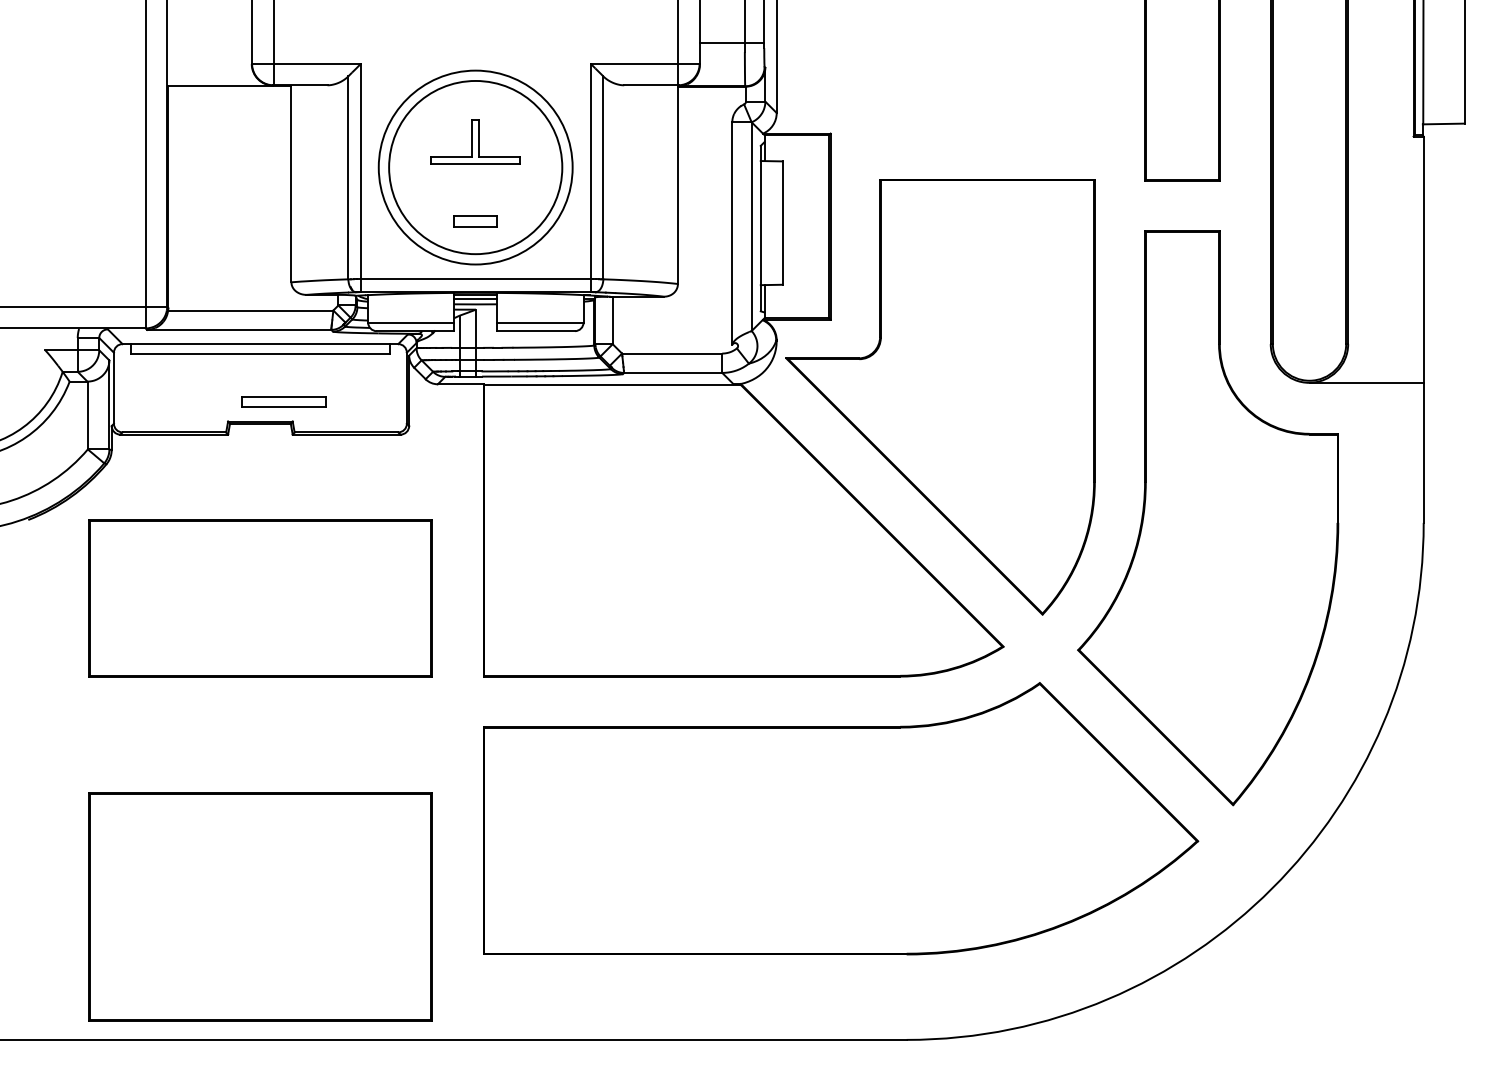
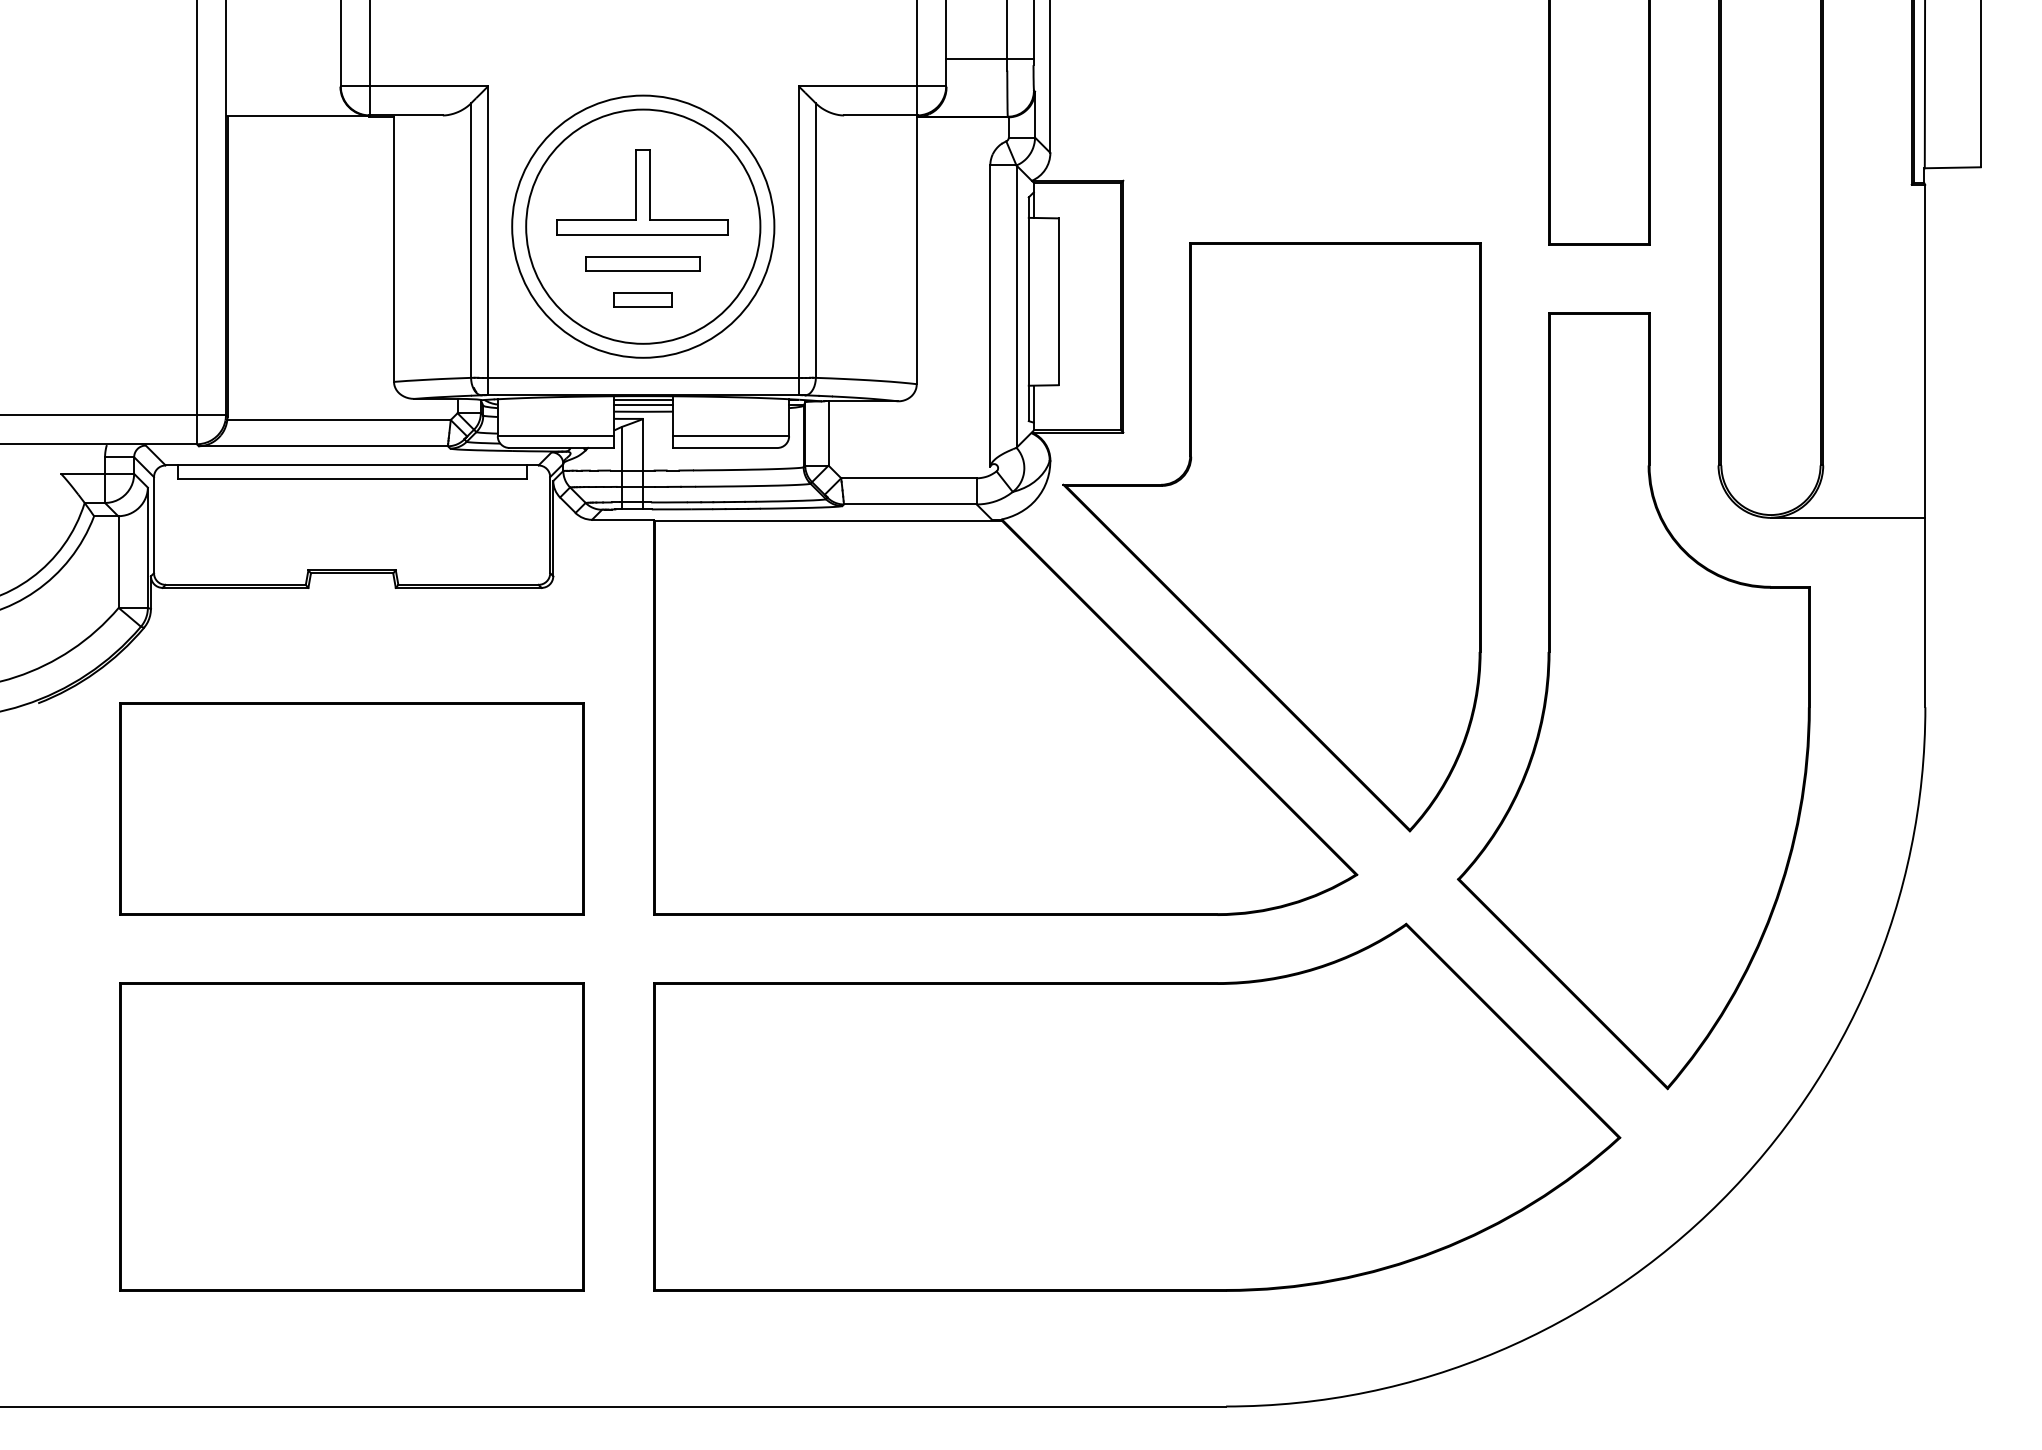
part: (475, 142) -> (642, 192), size x1.43
part: (283, 401) -> (642, 263), moved
part: (259, 906) -> (351, 1136), moved

